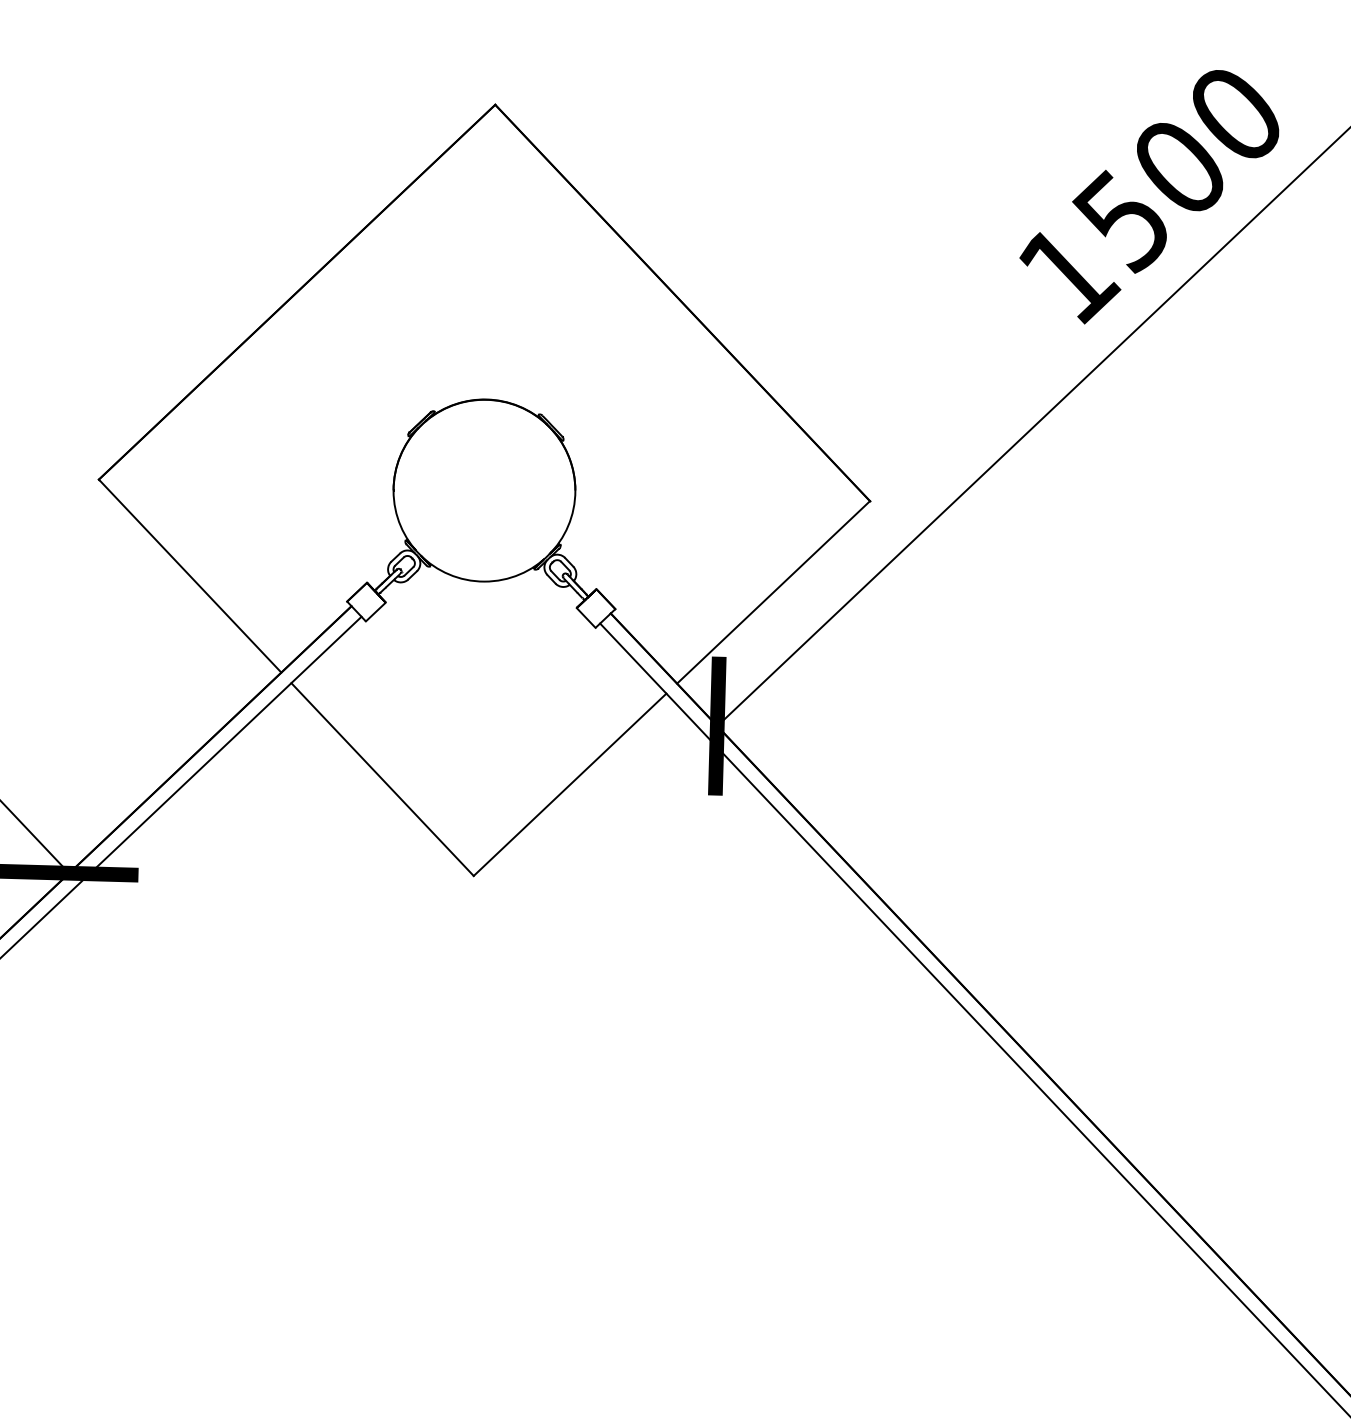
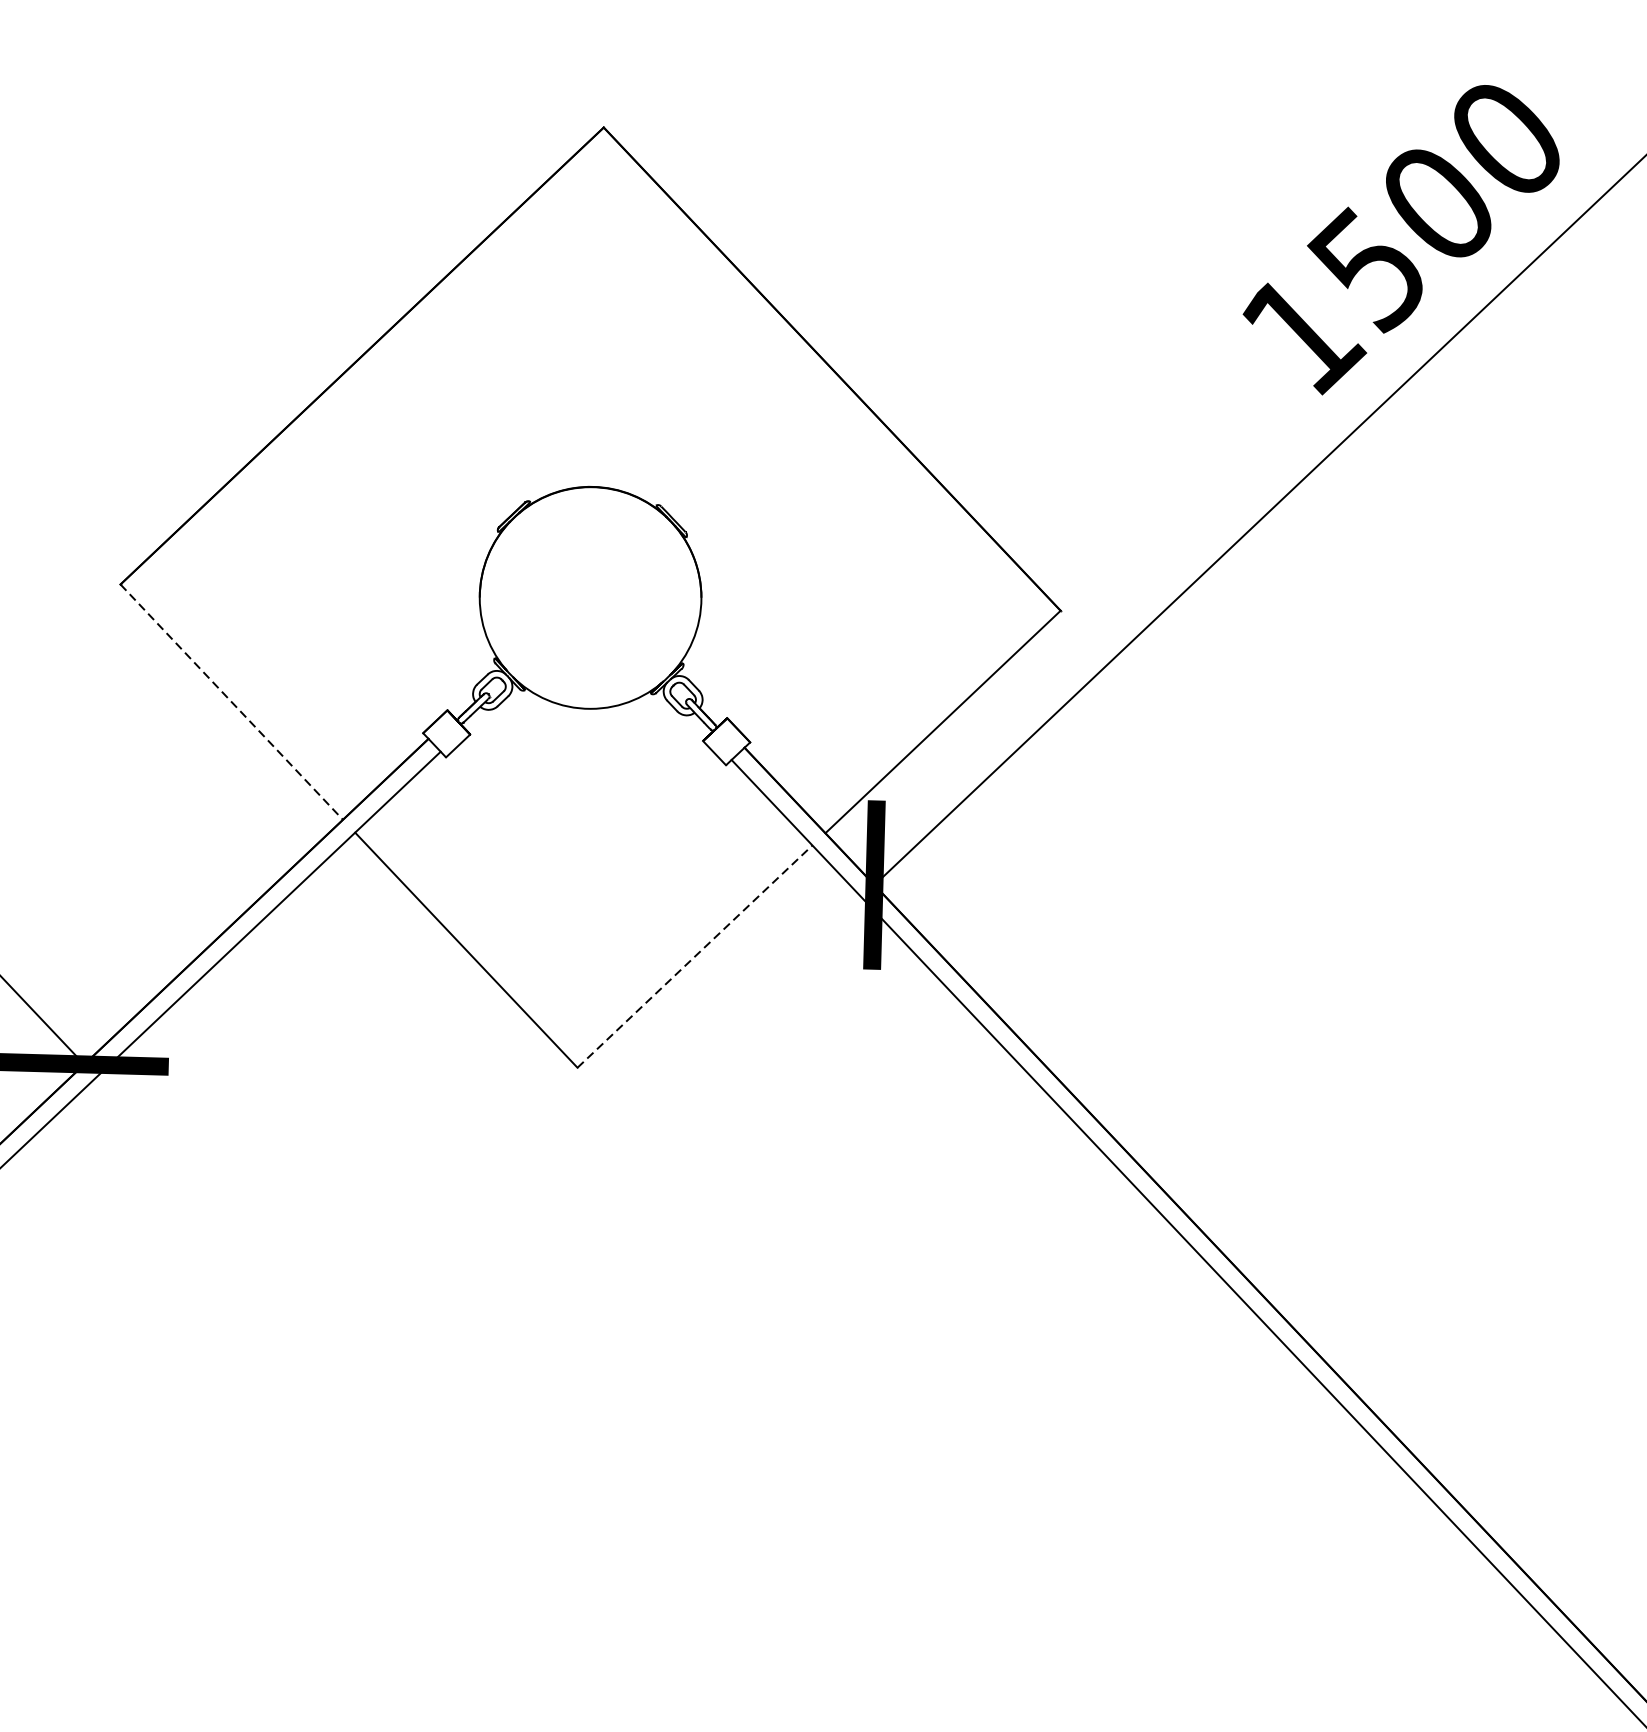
line: (190, 576) -> (232, 702), solid -> dashed
line: (570, 784) -> (695, 956), solid -> dashed

